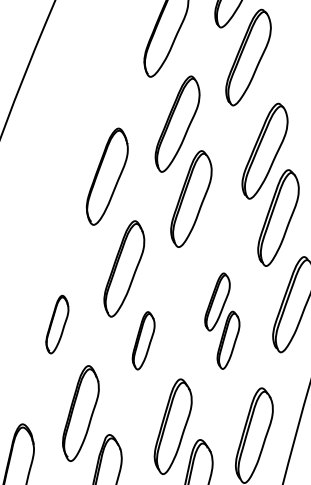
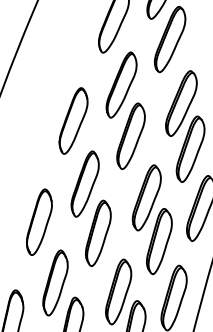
part: (221, 320) -> (151, 219), size x1.67
part: (57, 323) -> (39, 221), size x1.67
part: (143, 339) -> (98, 232), size x1.67

